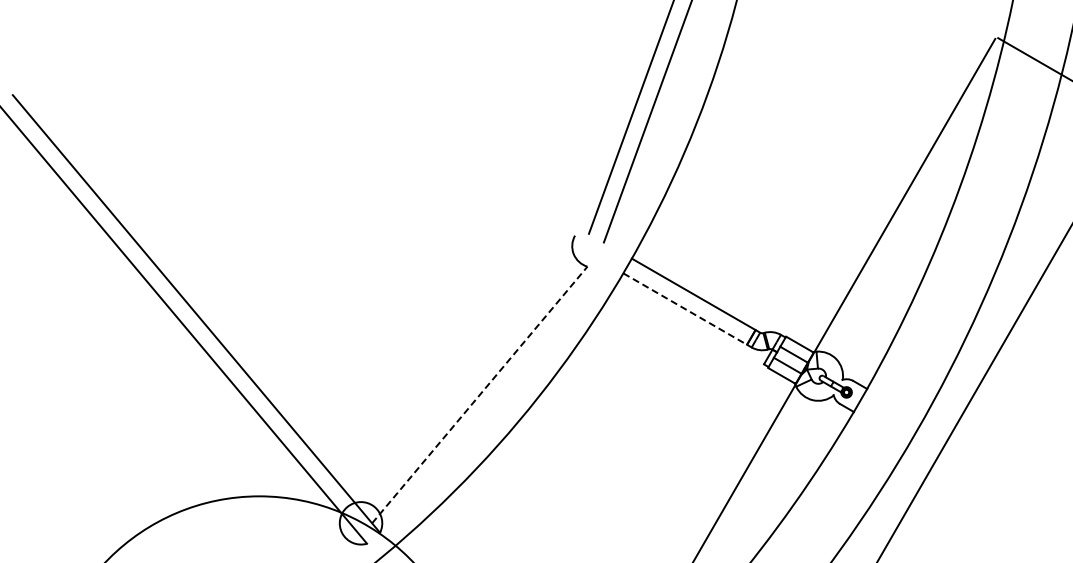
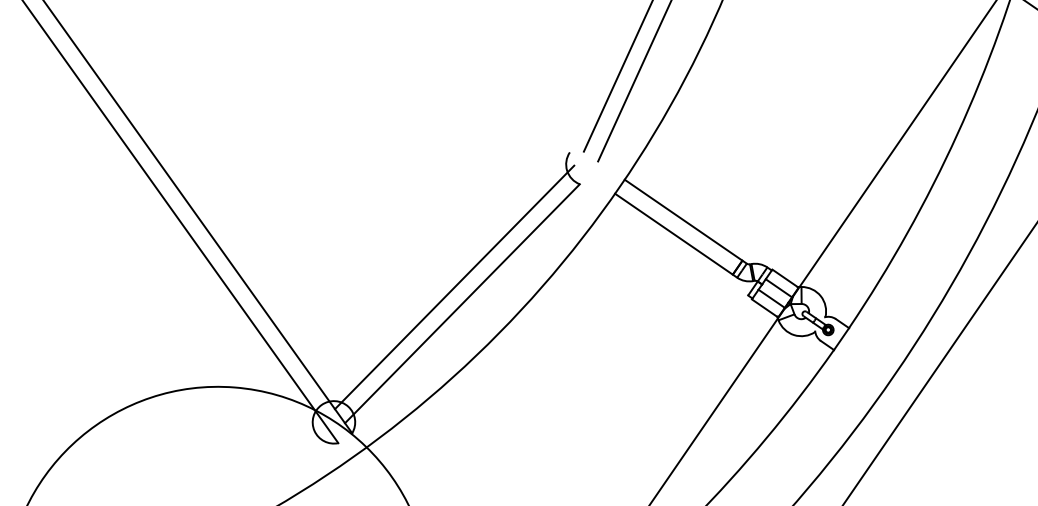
line: (685, 309) -> (674, 234), dashed -> solid
line: (470, 379) -> (454, 287), added
line: (479, 395) -> (462, 304), dashed -> solid

